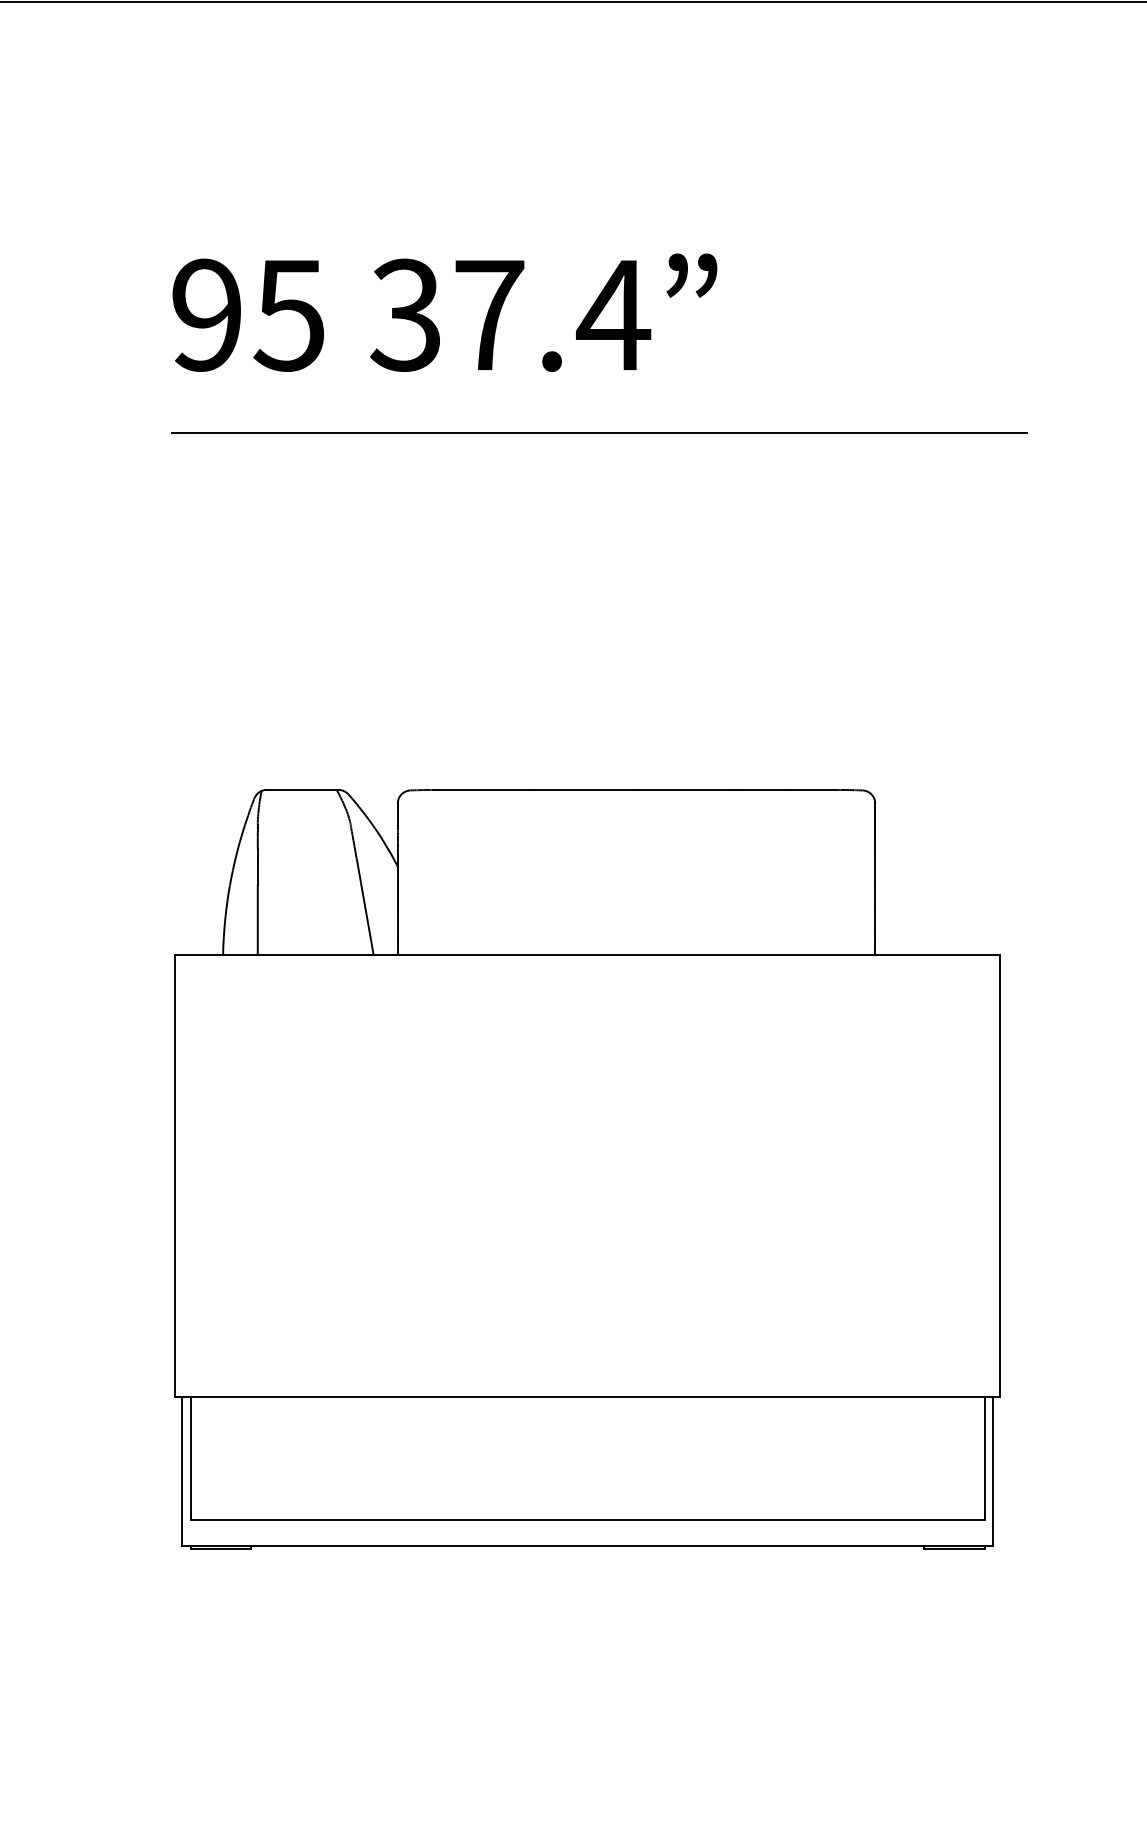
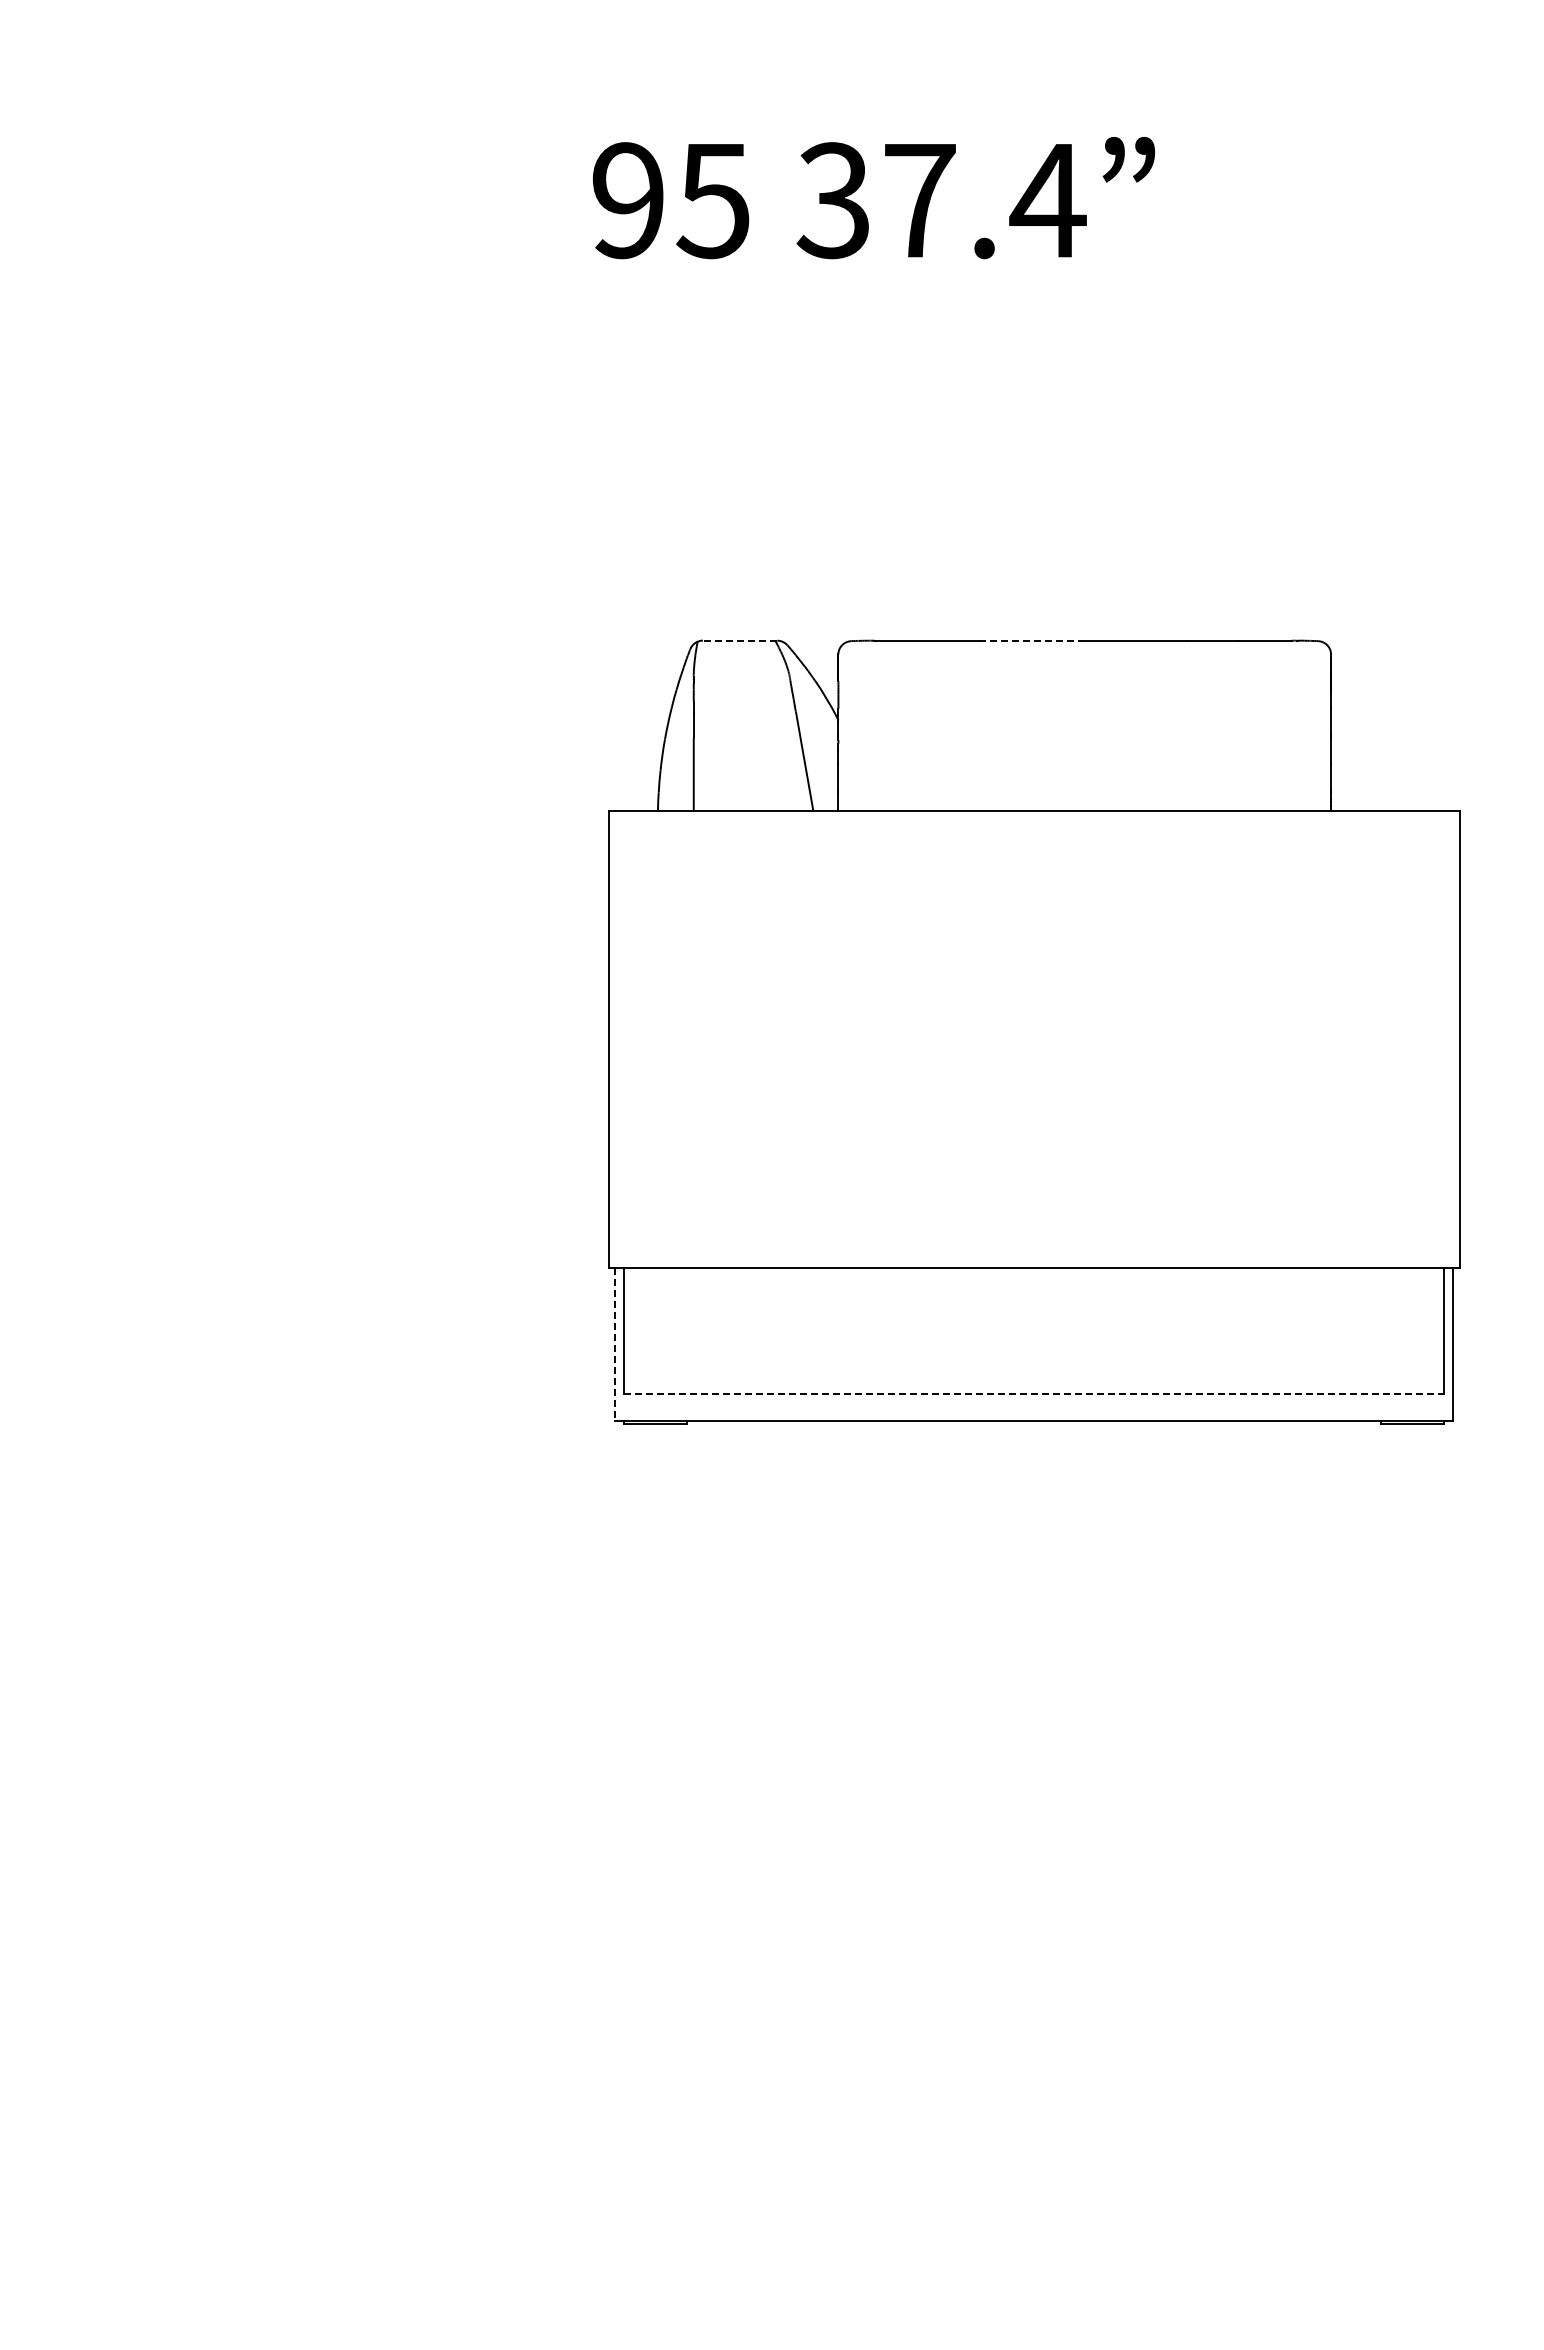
text: (445, 313) -> (874, 198), moved
line: (599, 432) -> (1046, 271), removed
line: (302, 789) -> (739, 640), solid -> dashed
line: (584, 789) -> (1031, 640), solid -> dashed
line: (181, 1471) -> (615, 1344), solid -> dashed
line: (587, 1520) -> (1034, 1394), solid -> dashed

